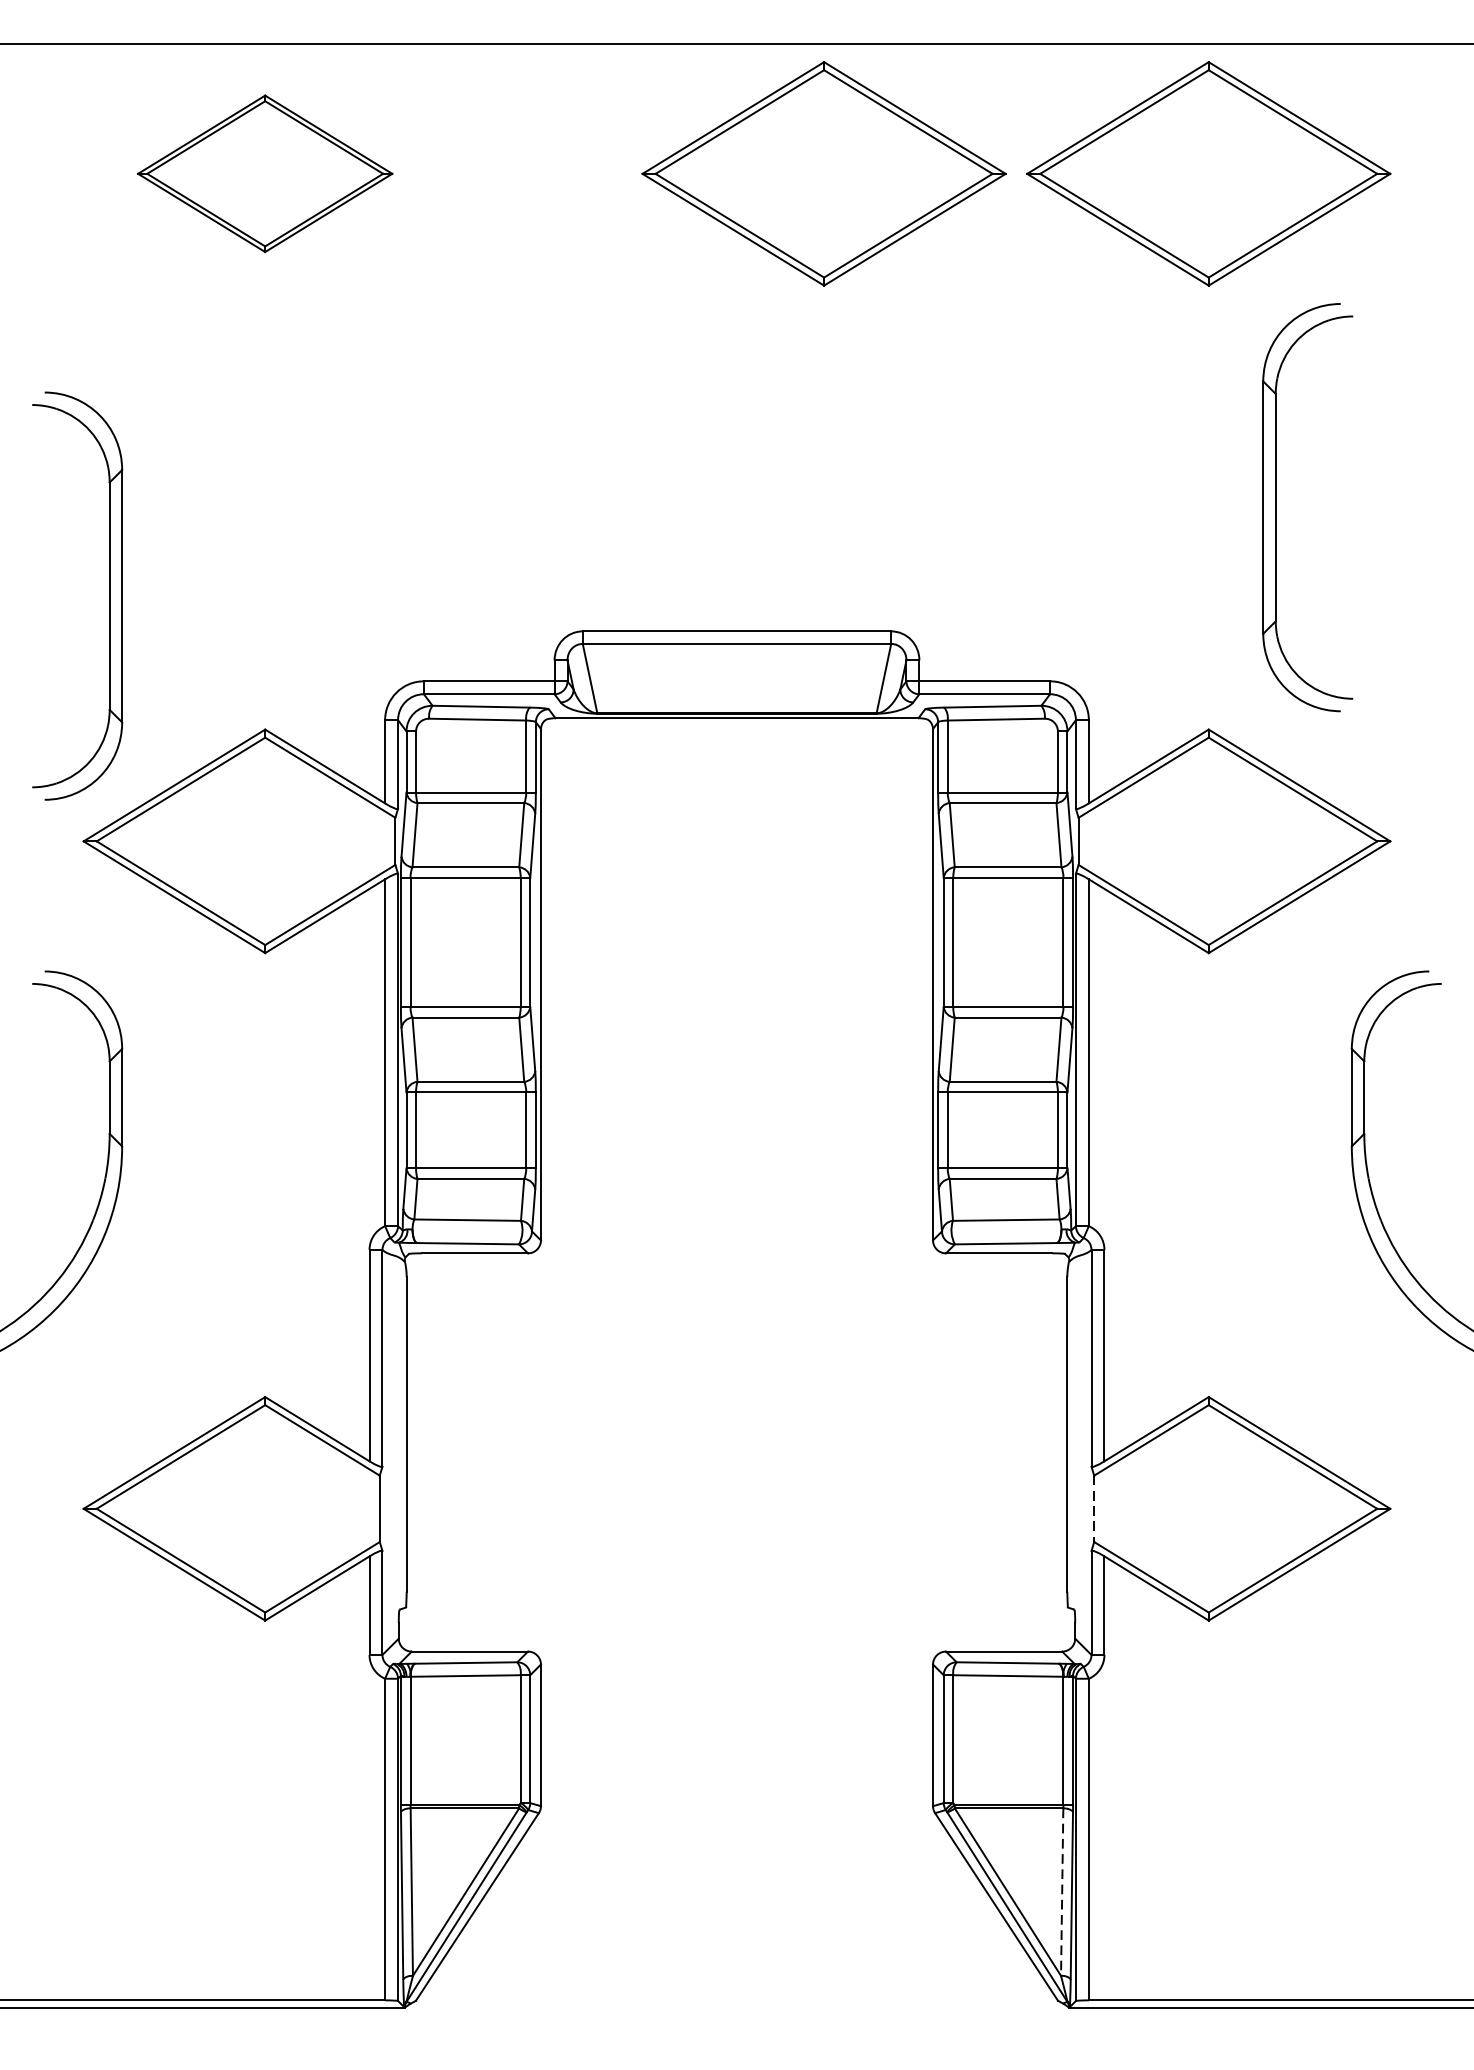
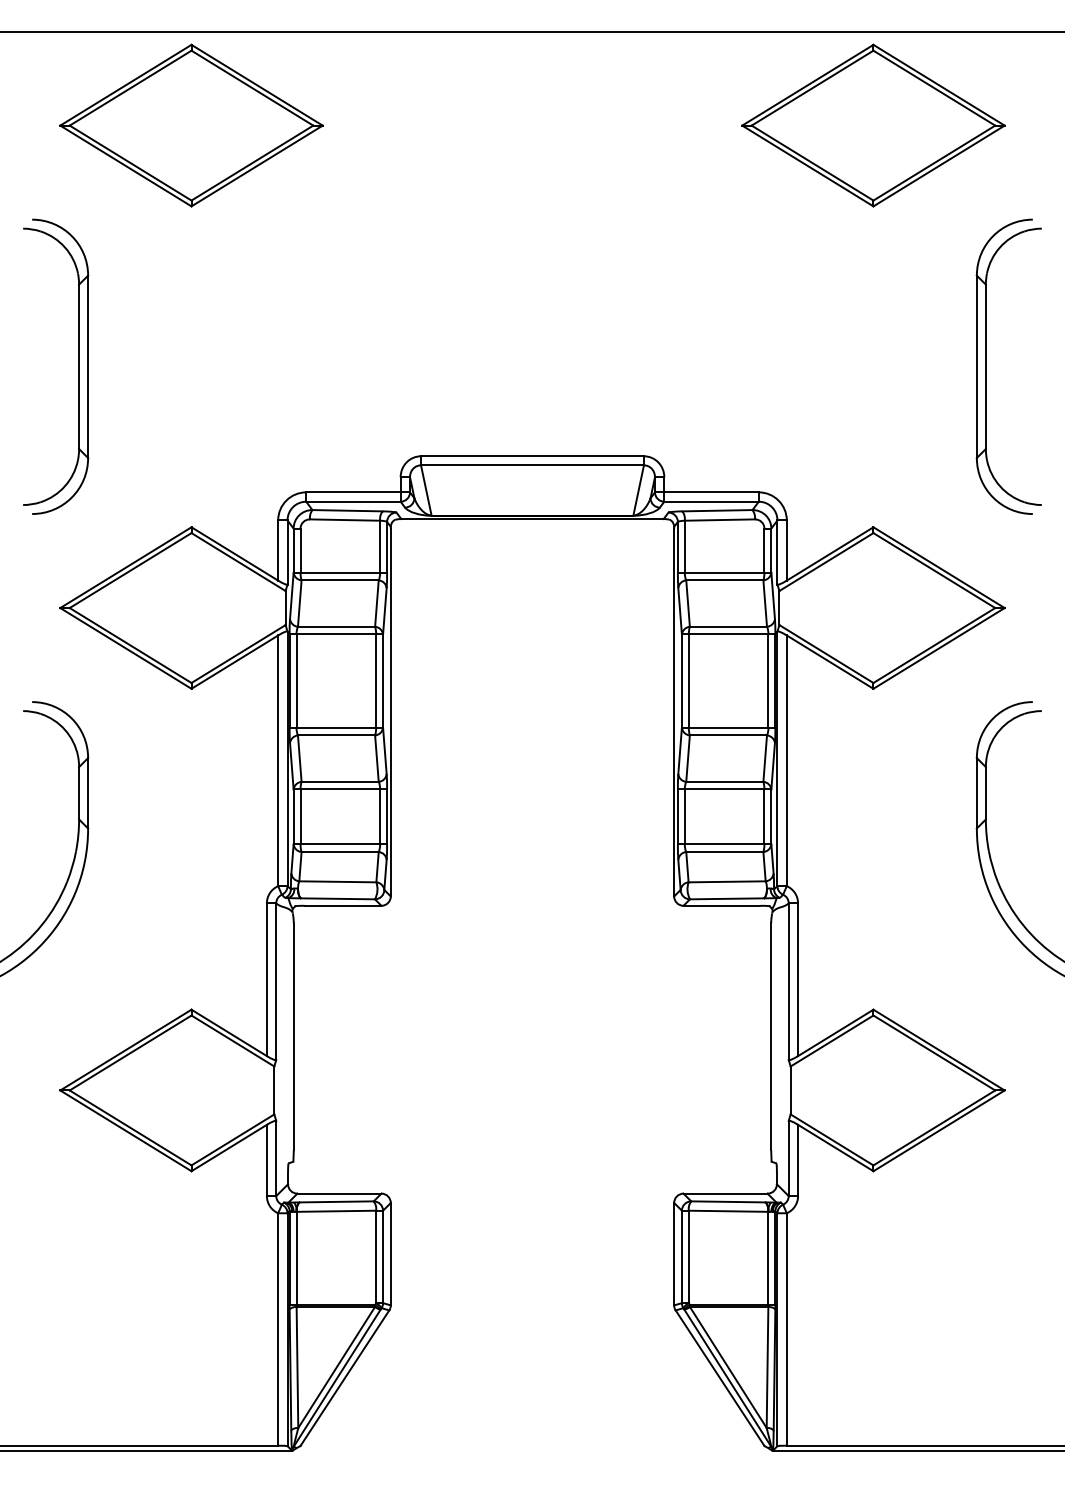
part: (265, 173) -> (191, 125), size x1.43
part: (824, 173) -> (595, 125), removed
part: (1276, 507) -> (986, 366), moved
part: (108, 595) -> (78, 366), moved
line: (1093, 1508) -> (790, 1090), dashed -> solid
line: (1062, 1892) -> (767, 1367), dashed -> solid

